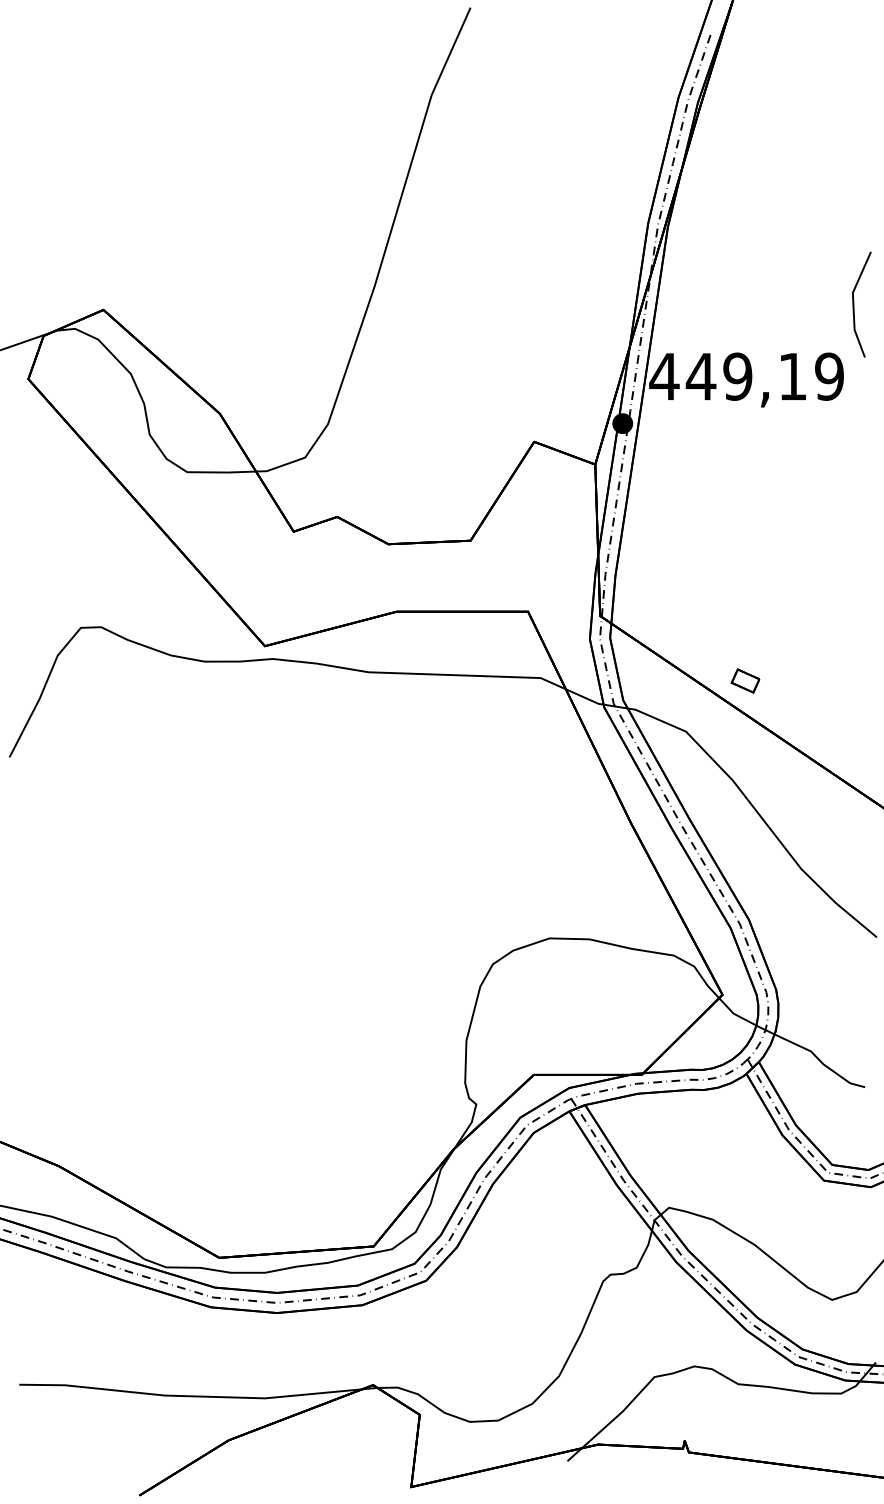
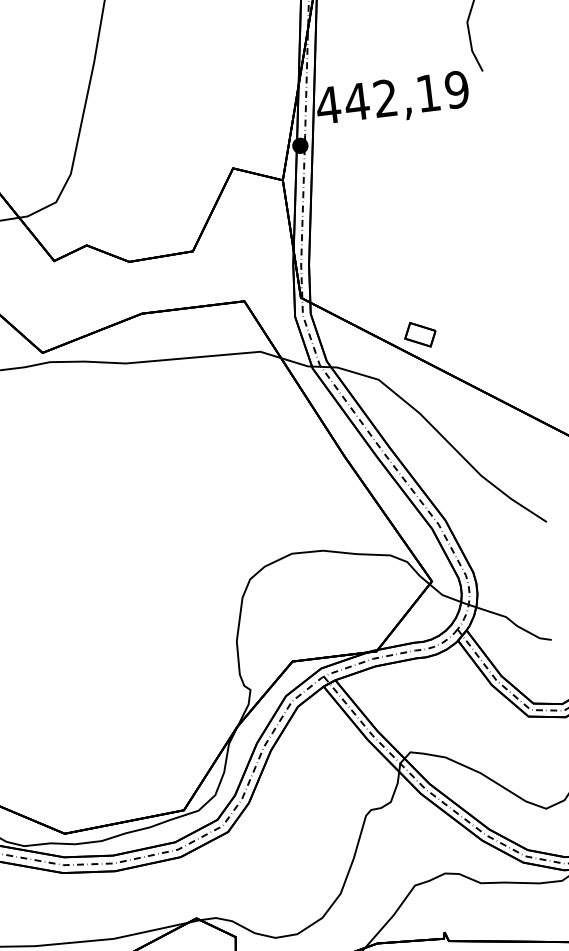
text: (737, 376) -> (385, 98), 449,19 -> 442,19
part: (745, 680) -> (420, 334), size x1.43

